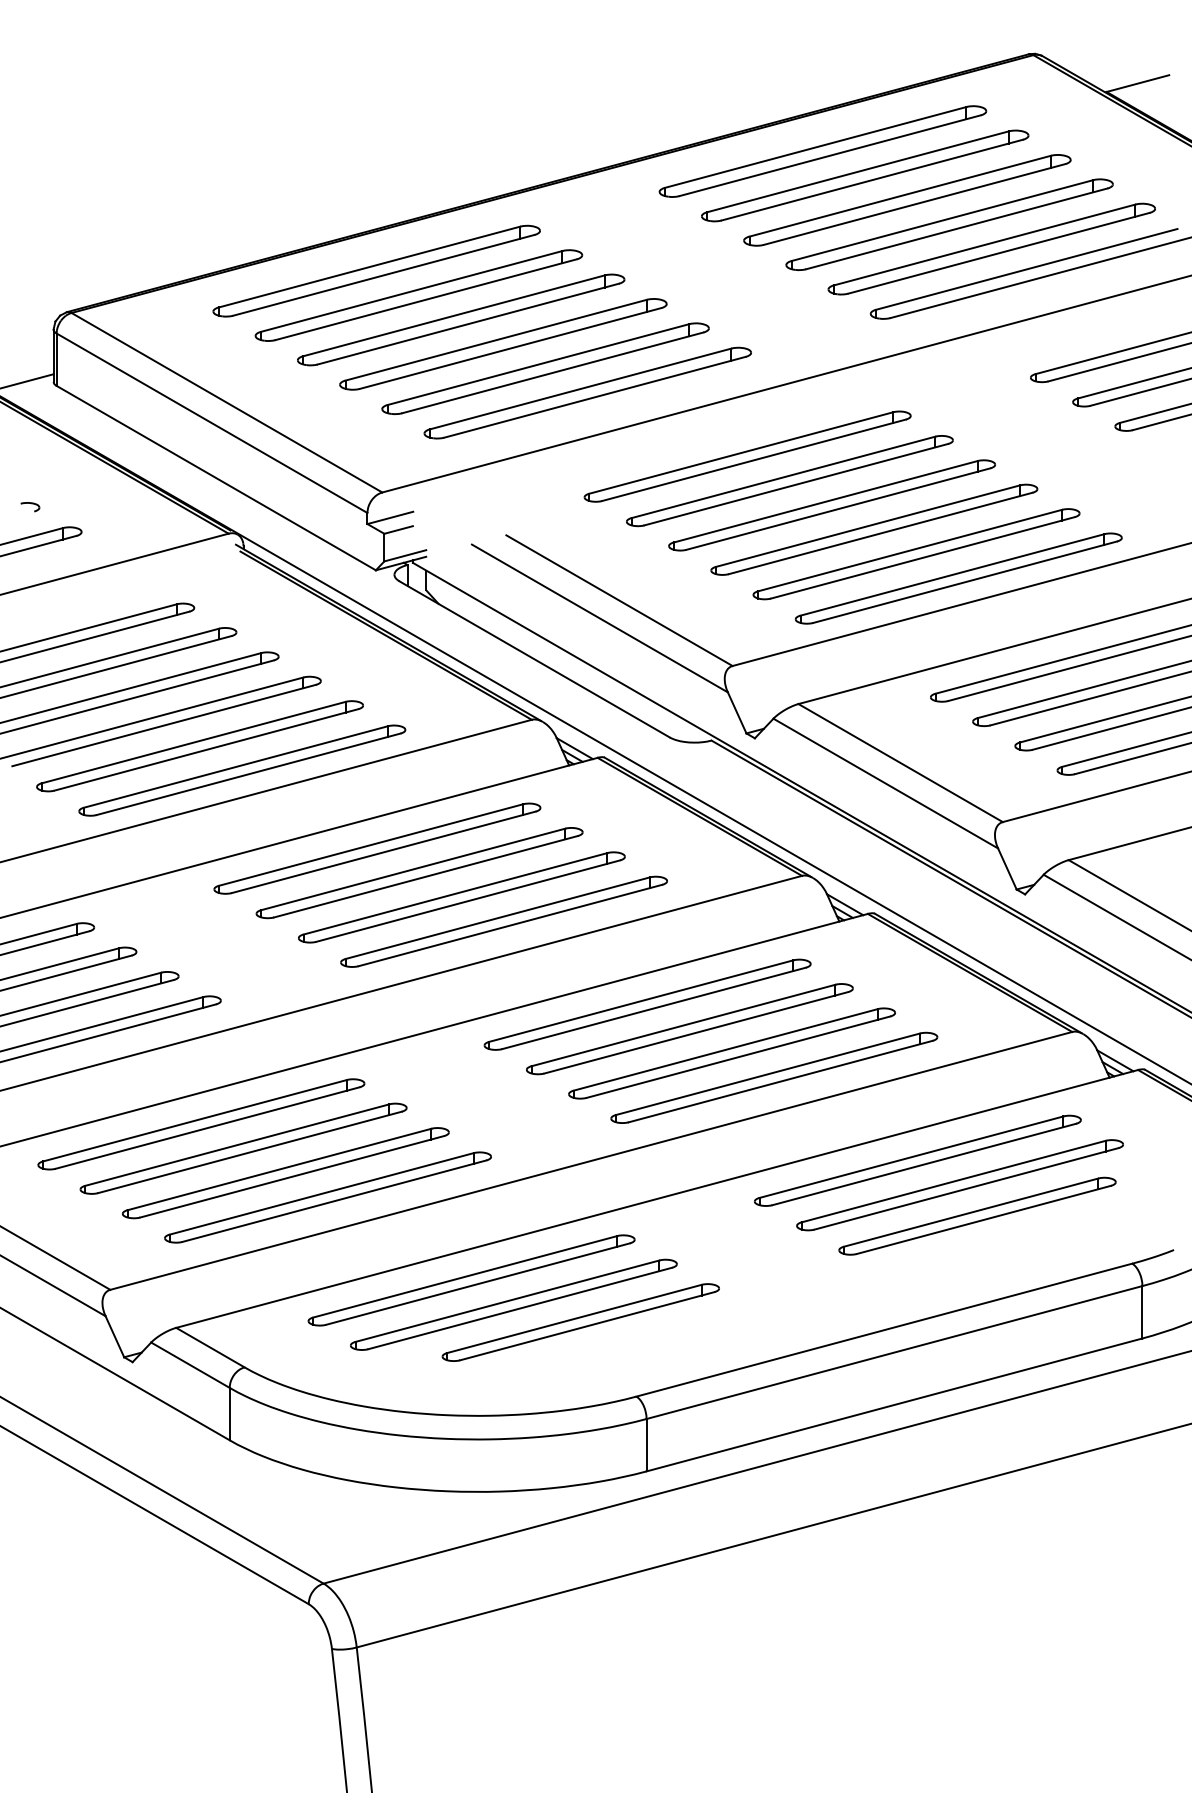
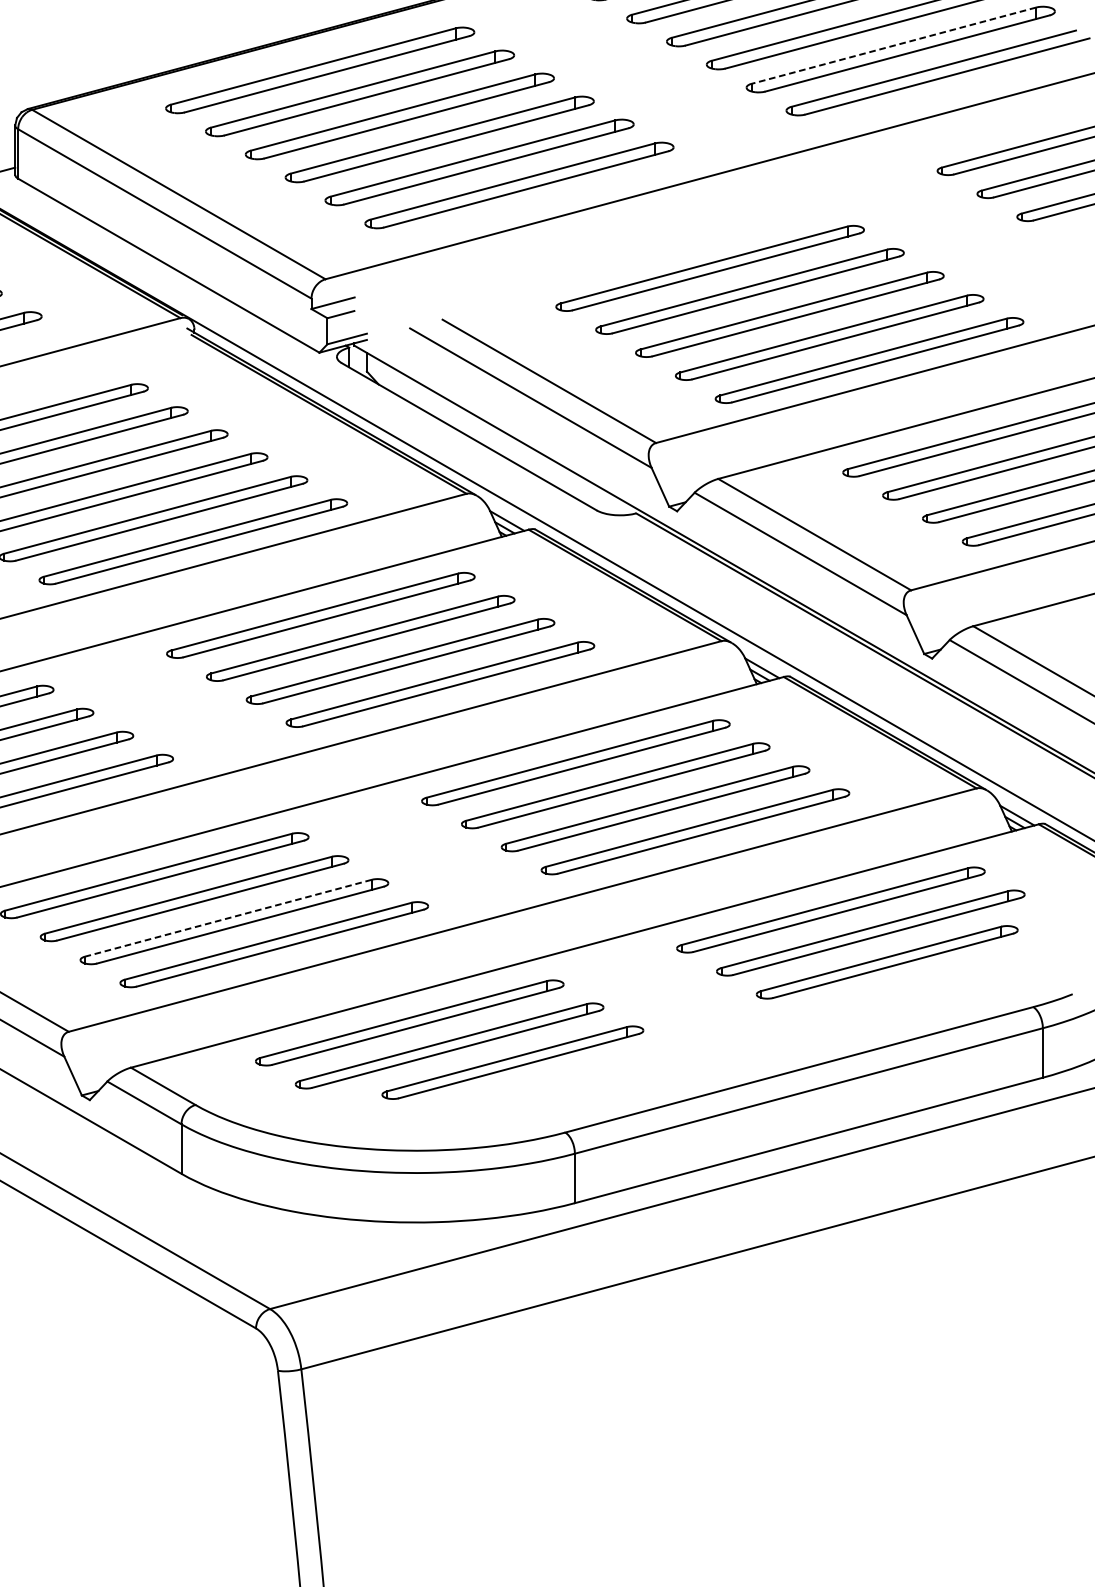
line: (984, 244) -> (893, 45), solid -> dashed
part: (747, 456) -> (670, 245), removed
line: (279, 1169) -> (228, 918), solid -> dashed

